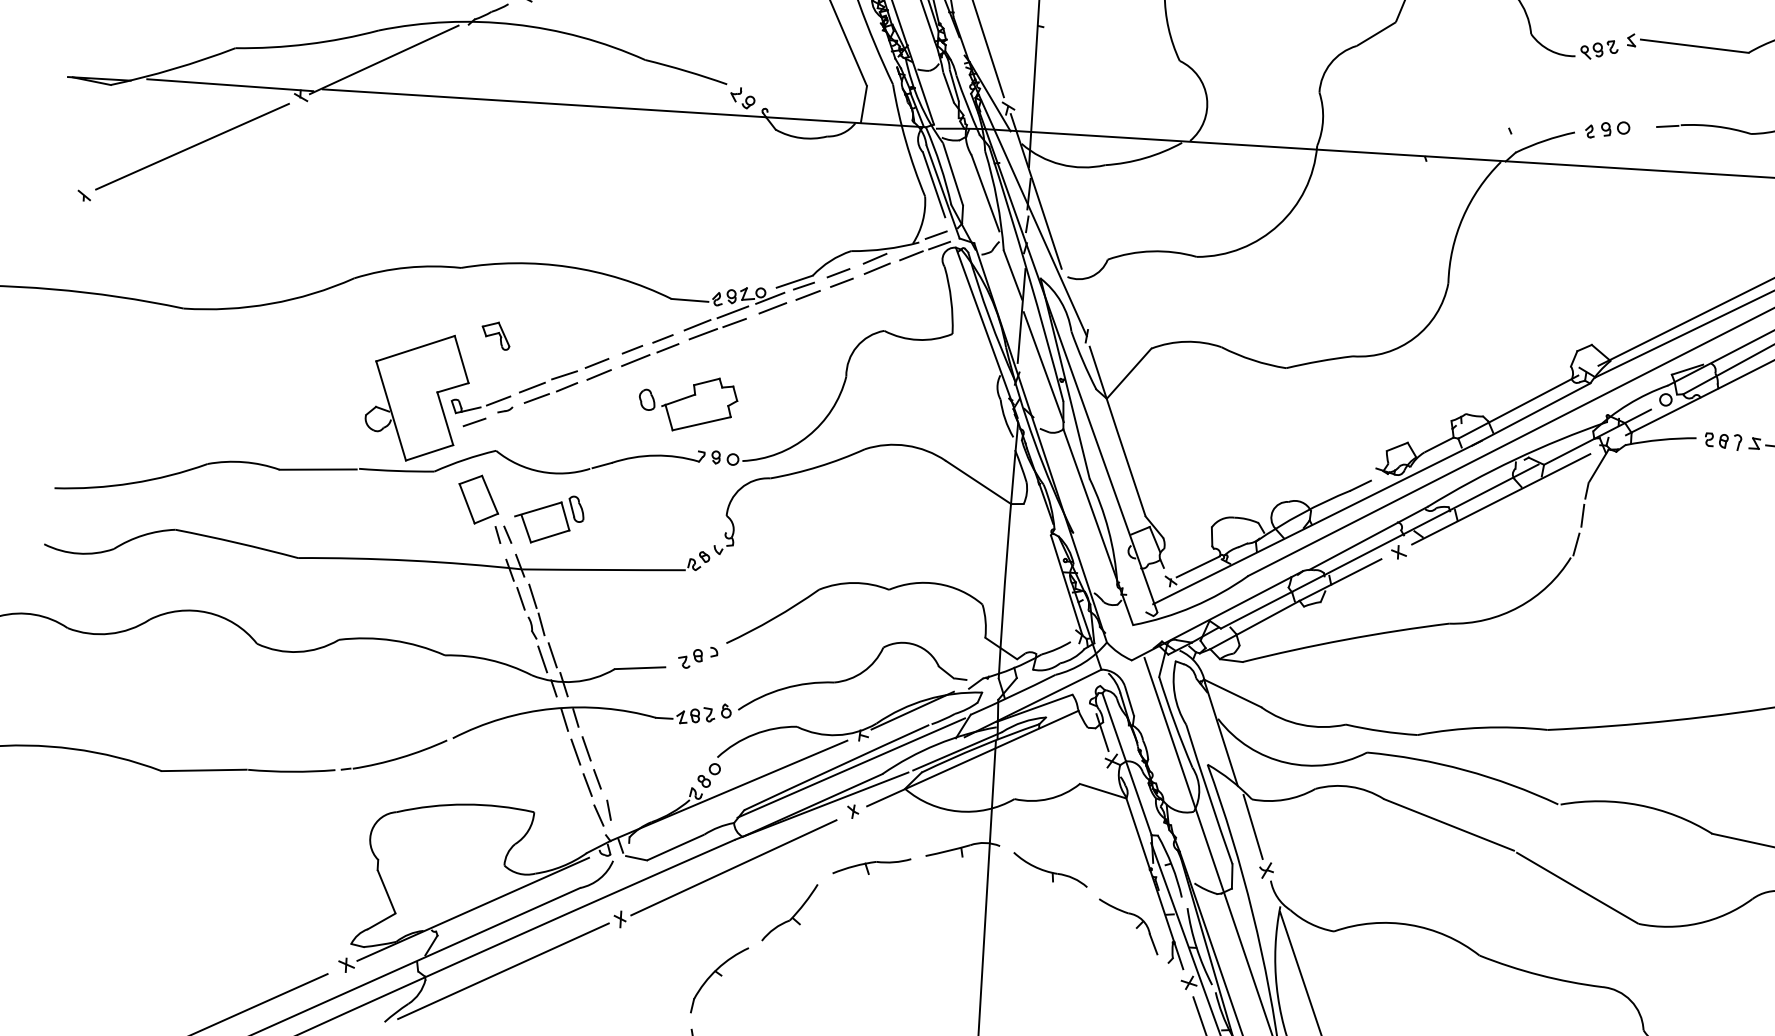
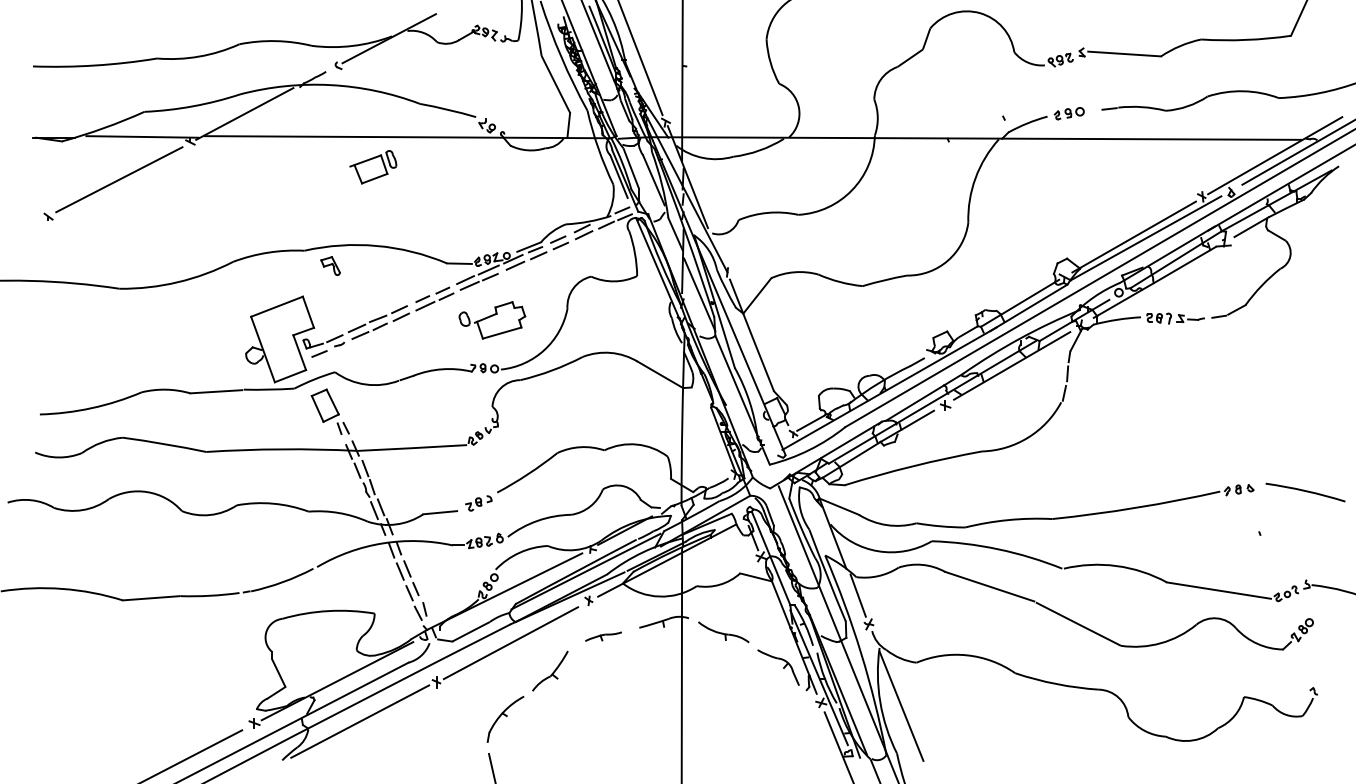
part: (495, 335) -> (330, 265), moved
part: (688, 404) -> (492, 320), moved
part: (549, 519) -> (373, 167), moved
part: (871, 865) -> (603, 636), size x0.7

